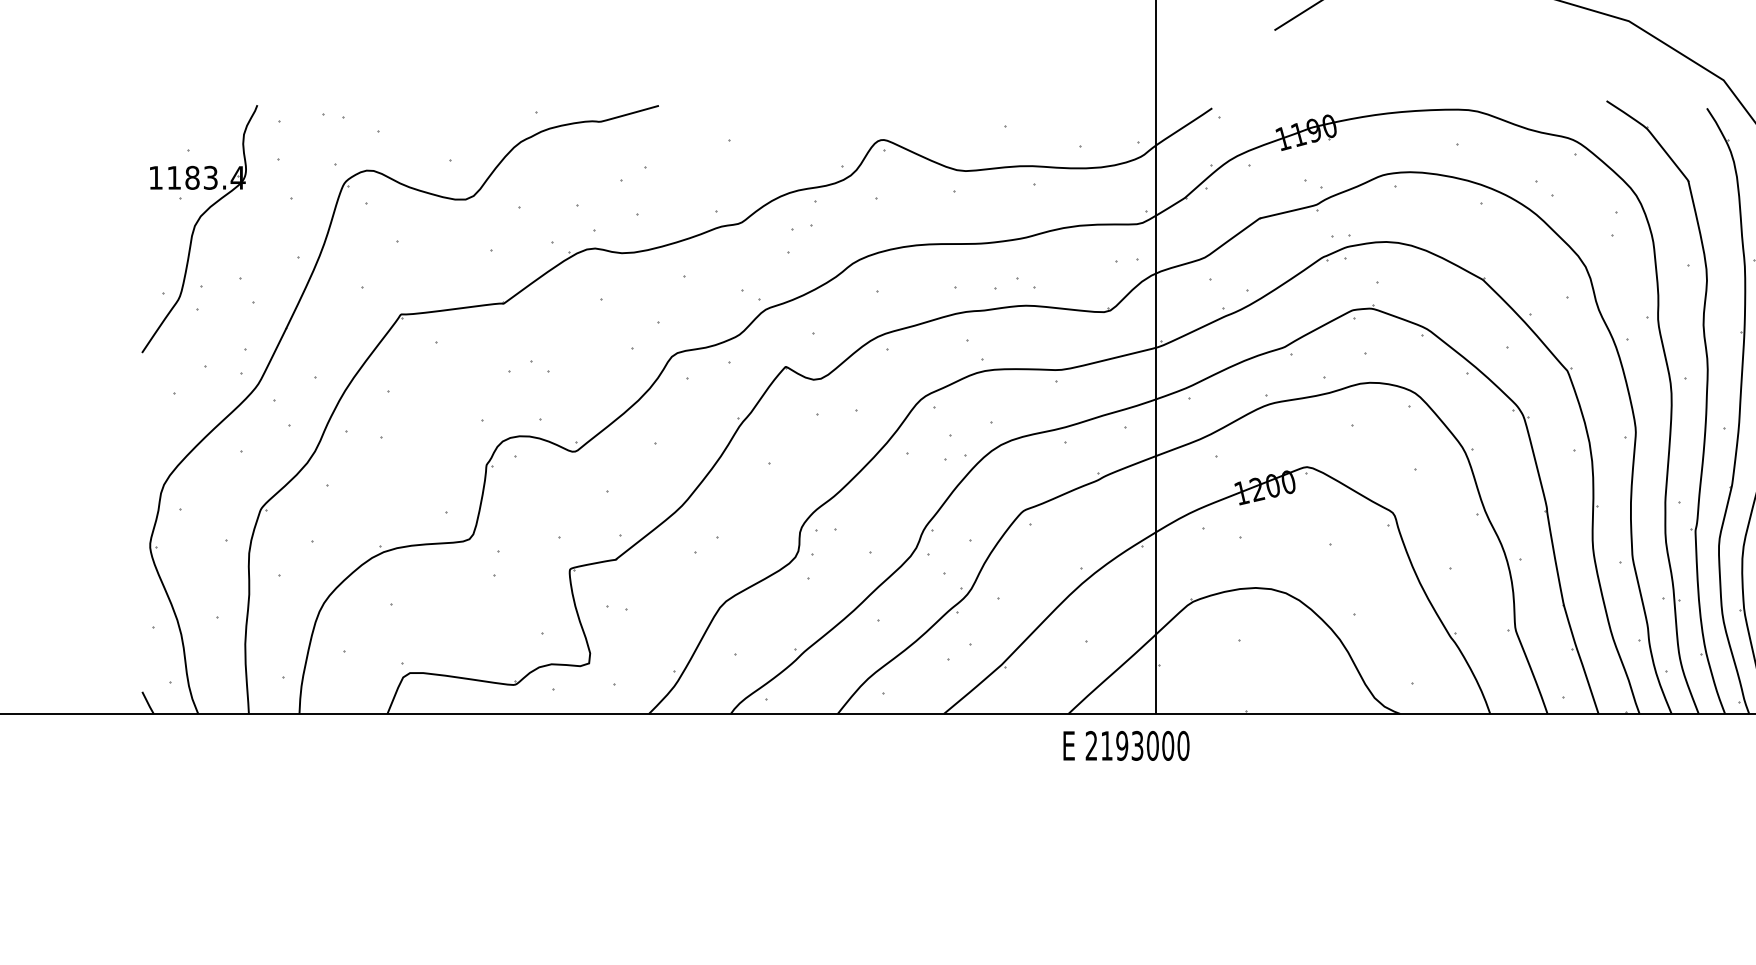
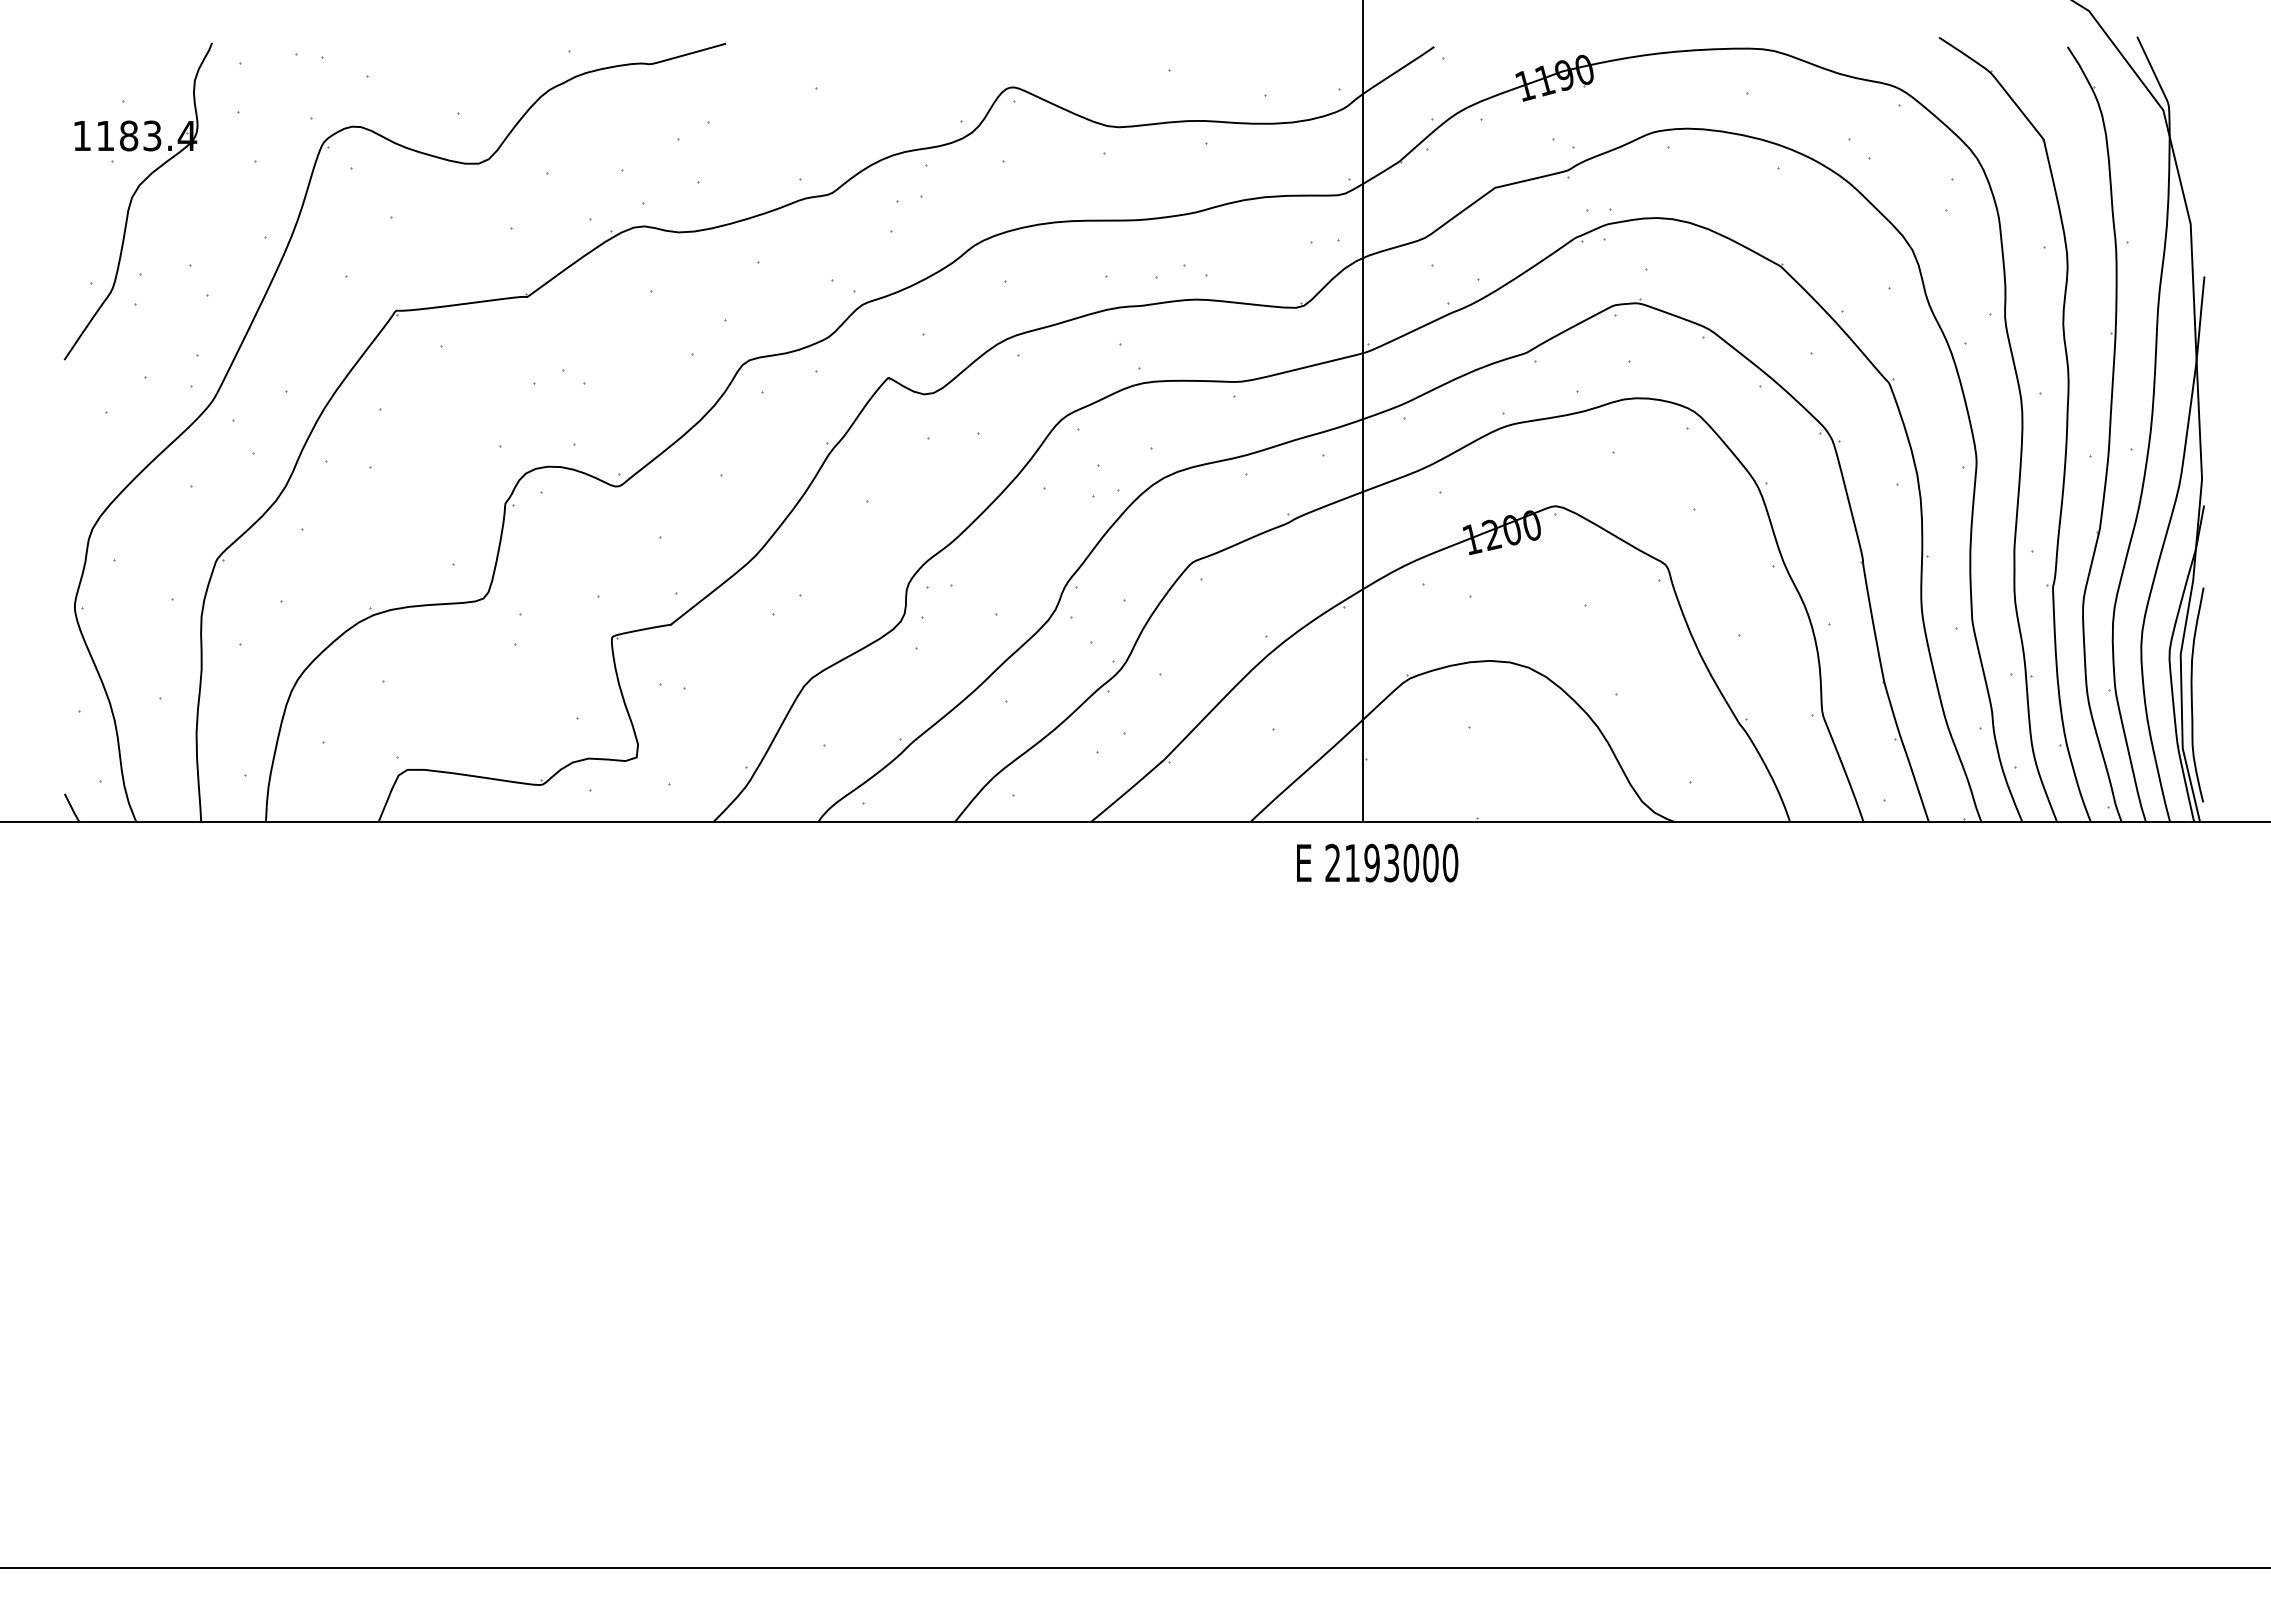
text: (1126, 745) -> (1377, 862), moved

